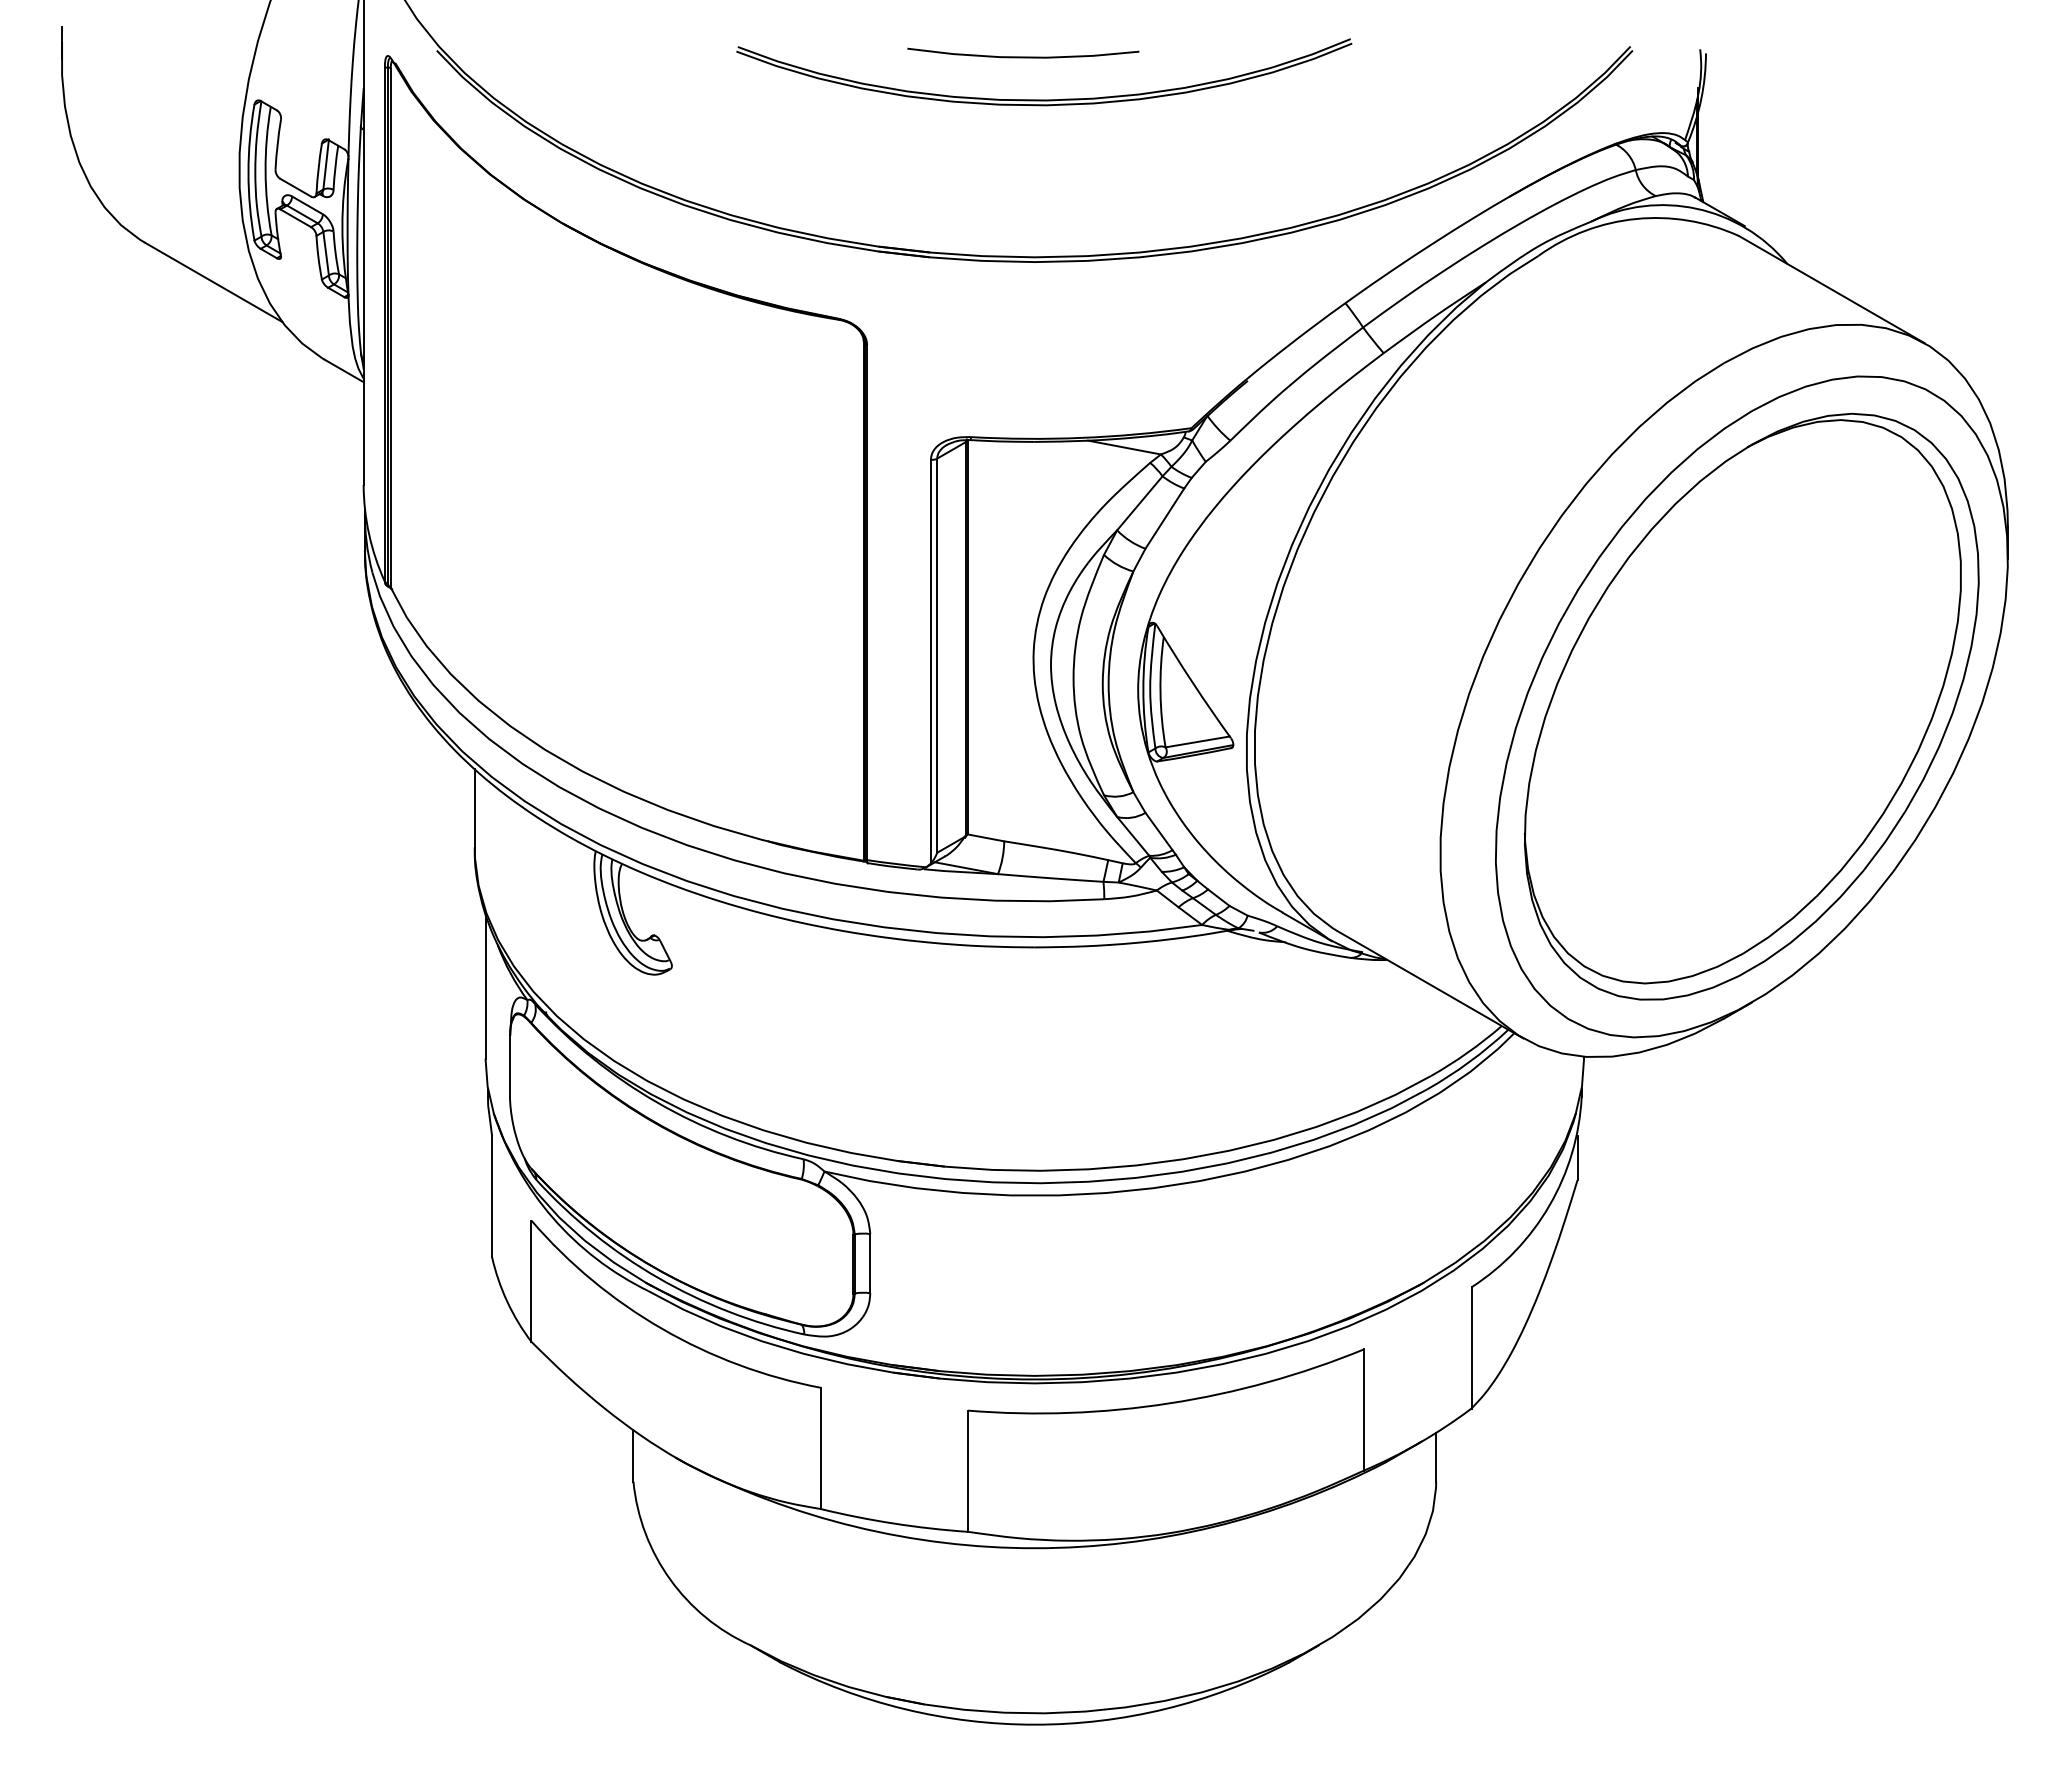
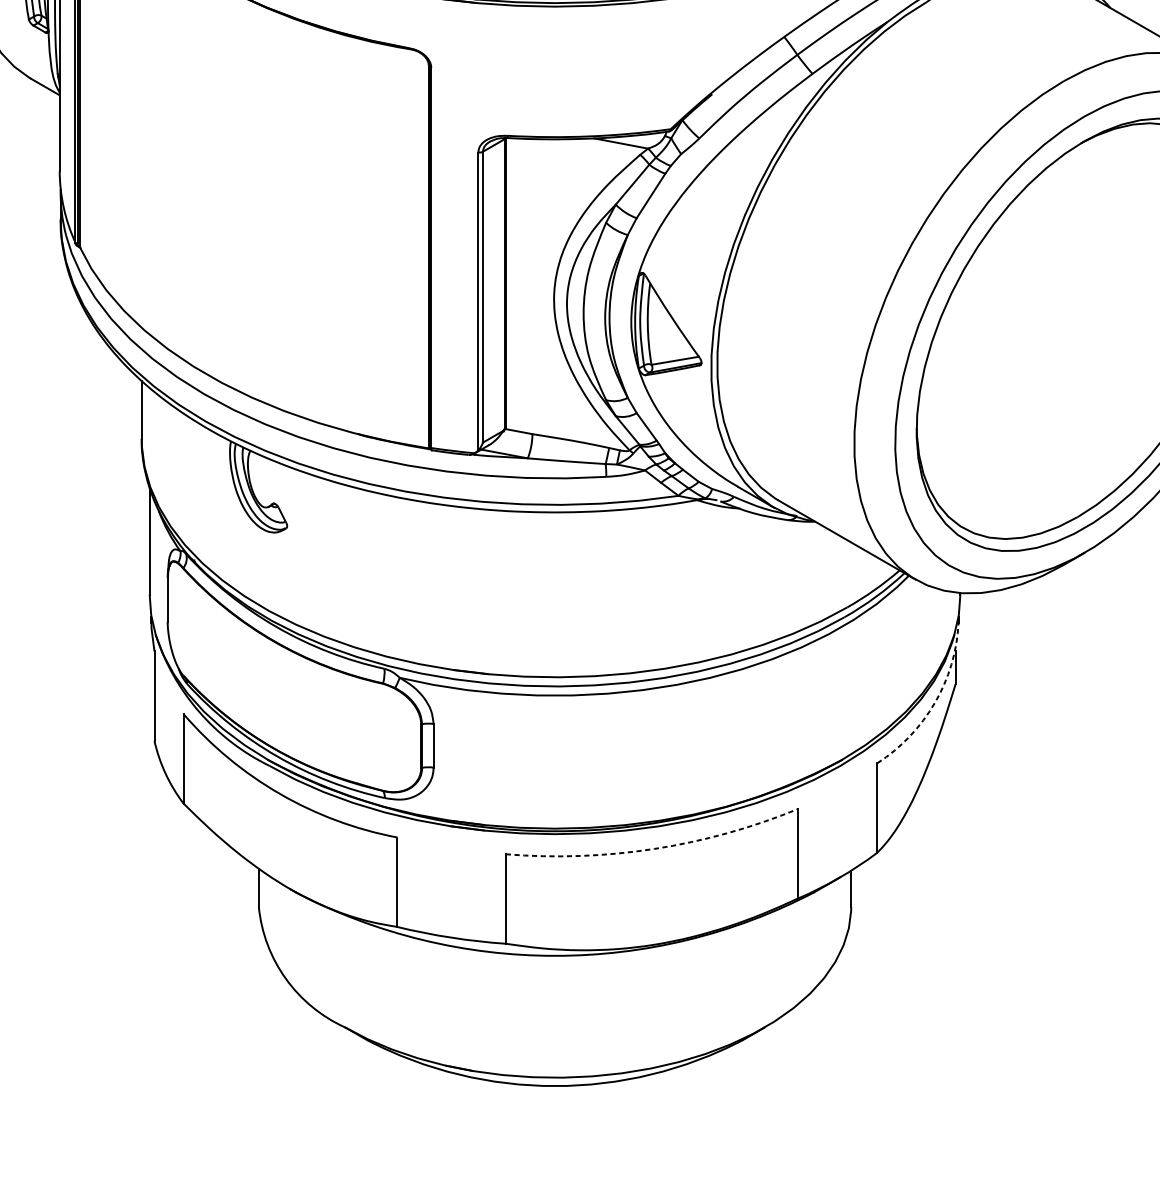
arc: (1549, 1205) -> (934, 702), solid -> dashed
arc: (1169, 1403) -> (654, 849), solid -> dashed

